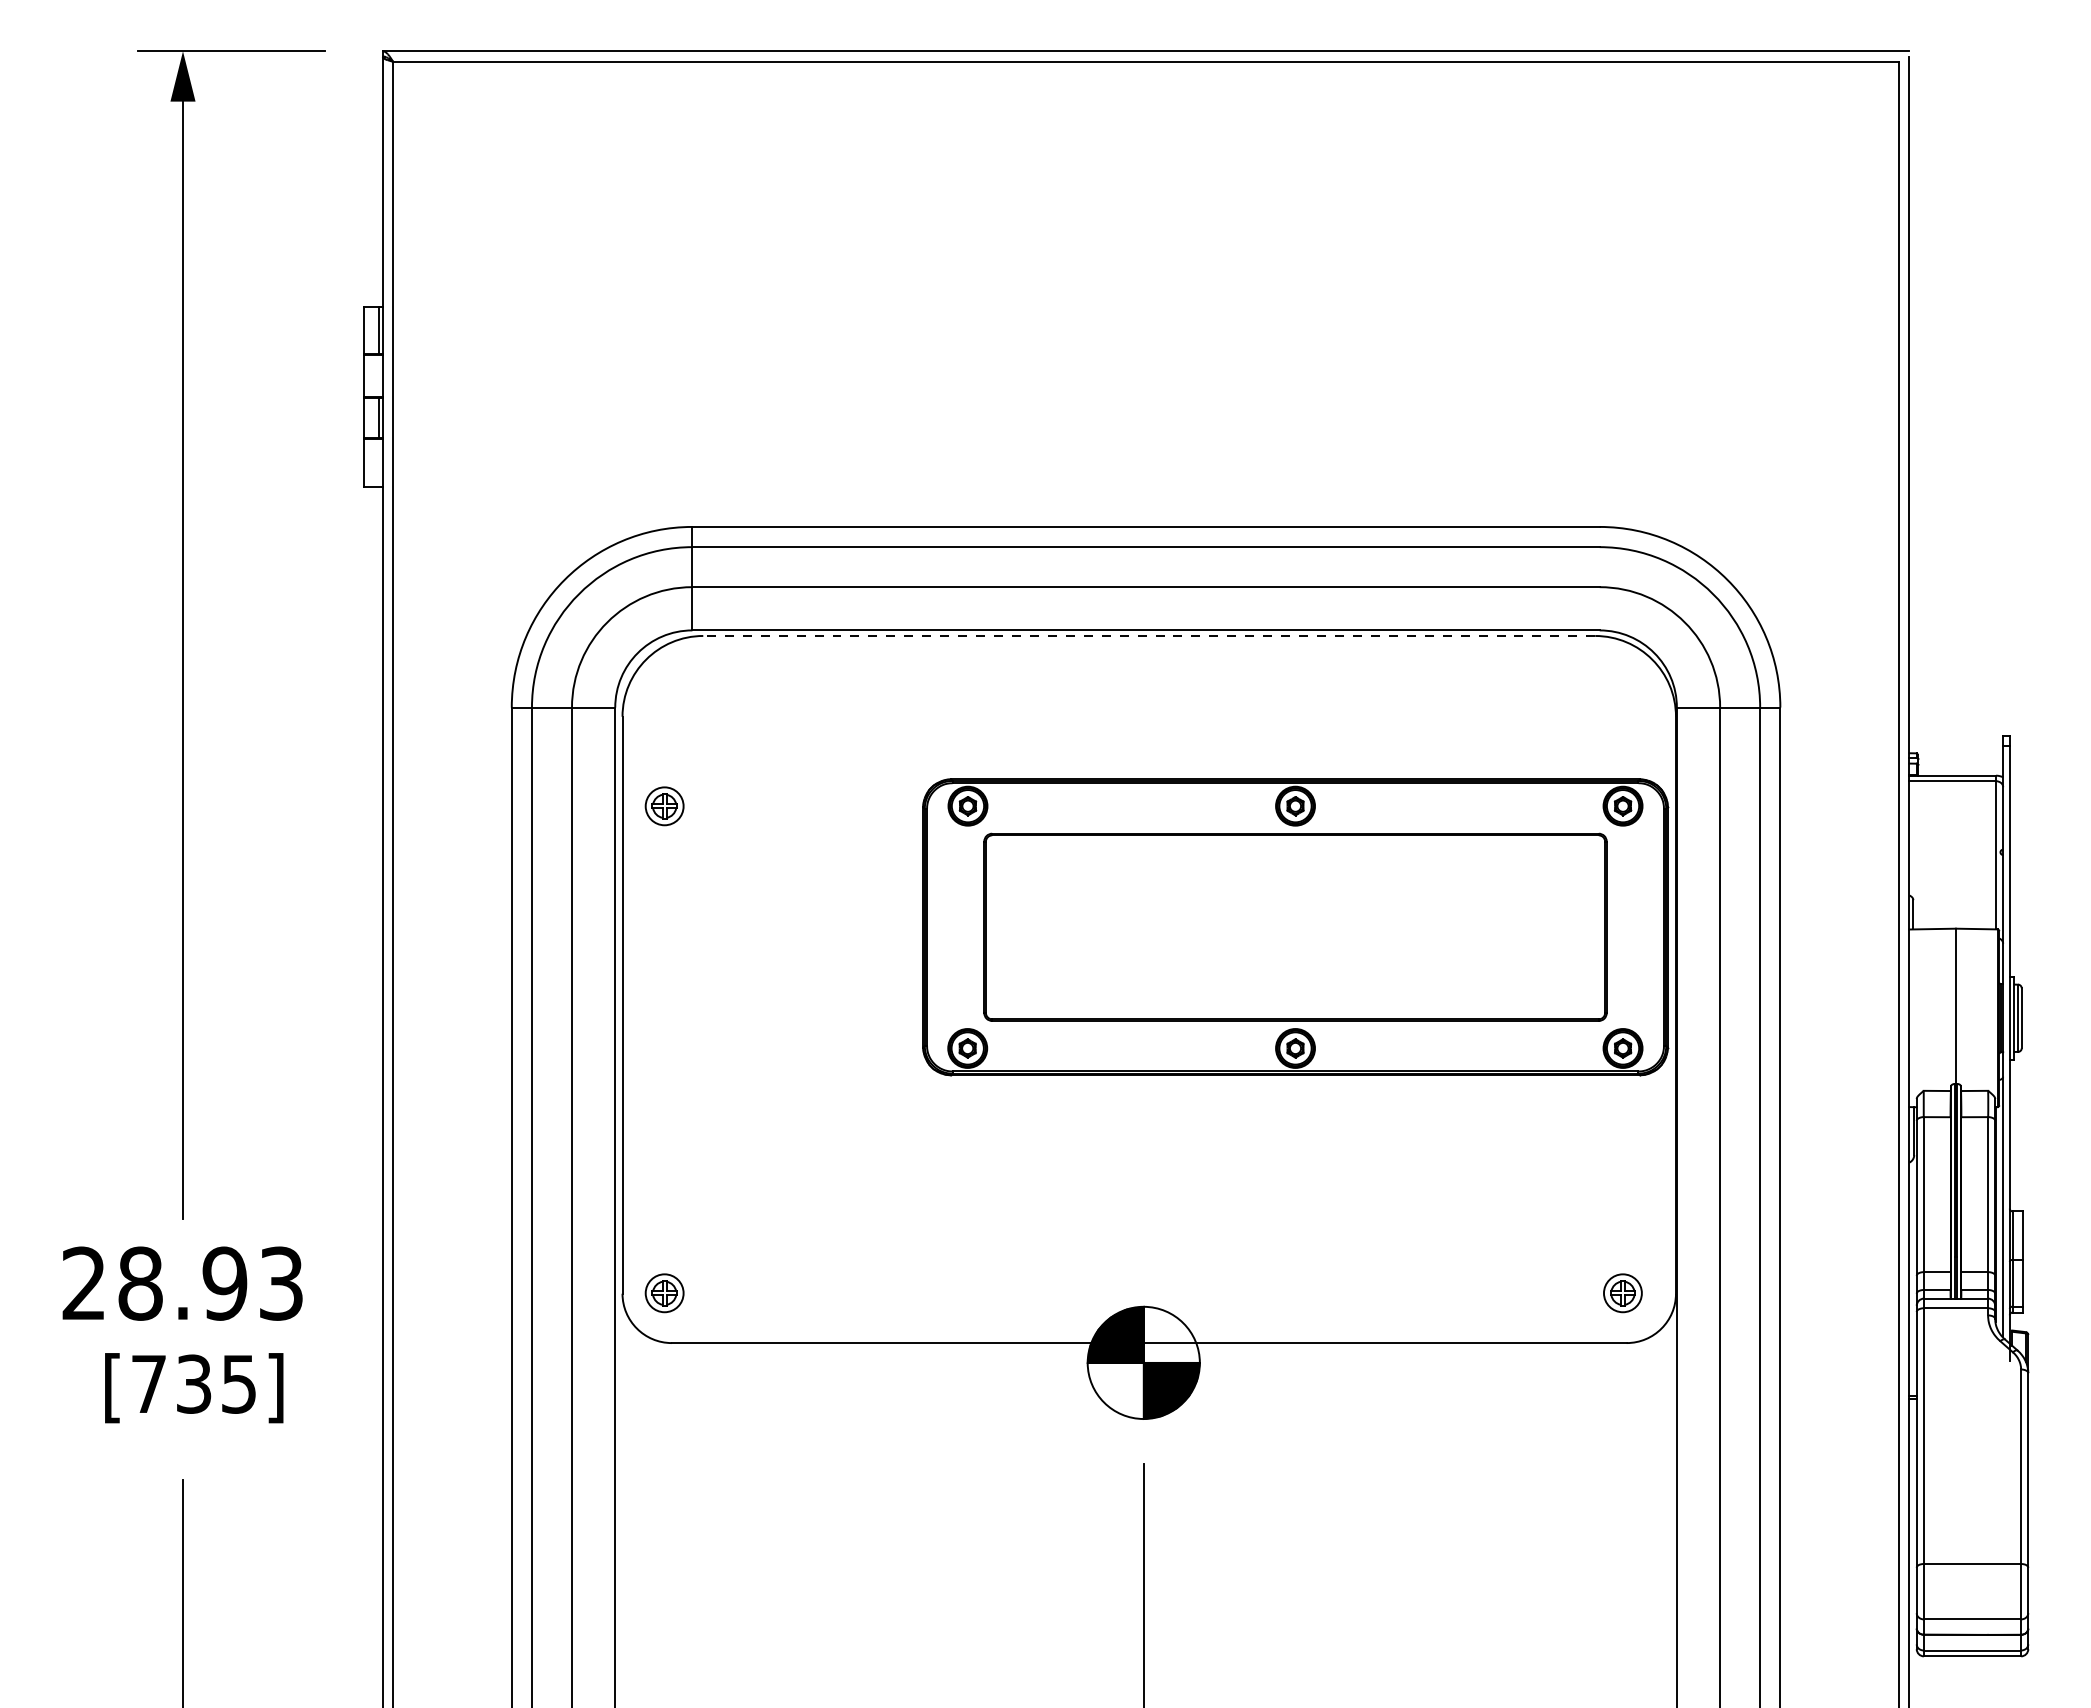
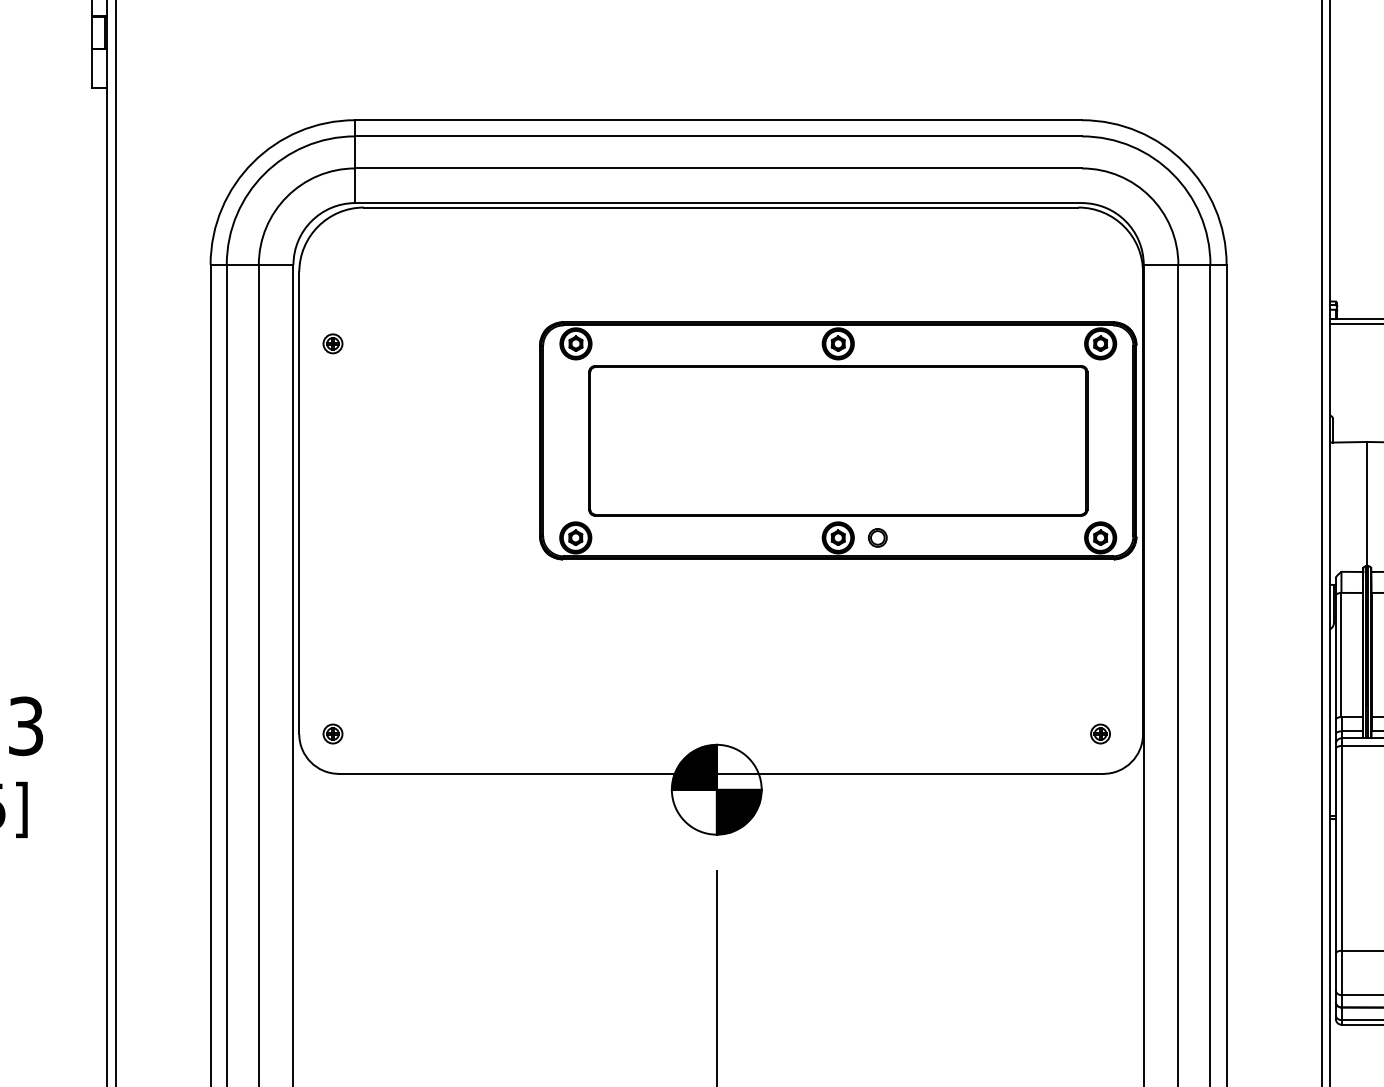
line: (1149, 635) -> (721, 207), dashed -> solid
part: (664, 805) -> (332, 343), size x0.62
part: (1344, 1048) -> (877, 537), added
part: (664, 1293) -> (332, 734), size x0.62
part: (1622, 1293) -> (1100, 734), size x0.62

